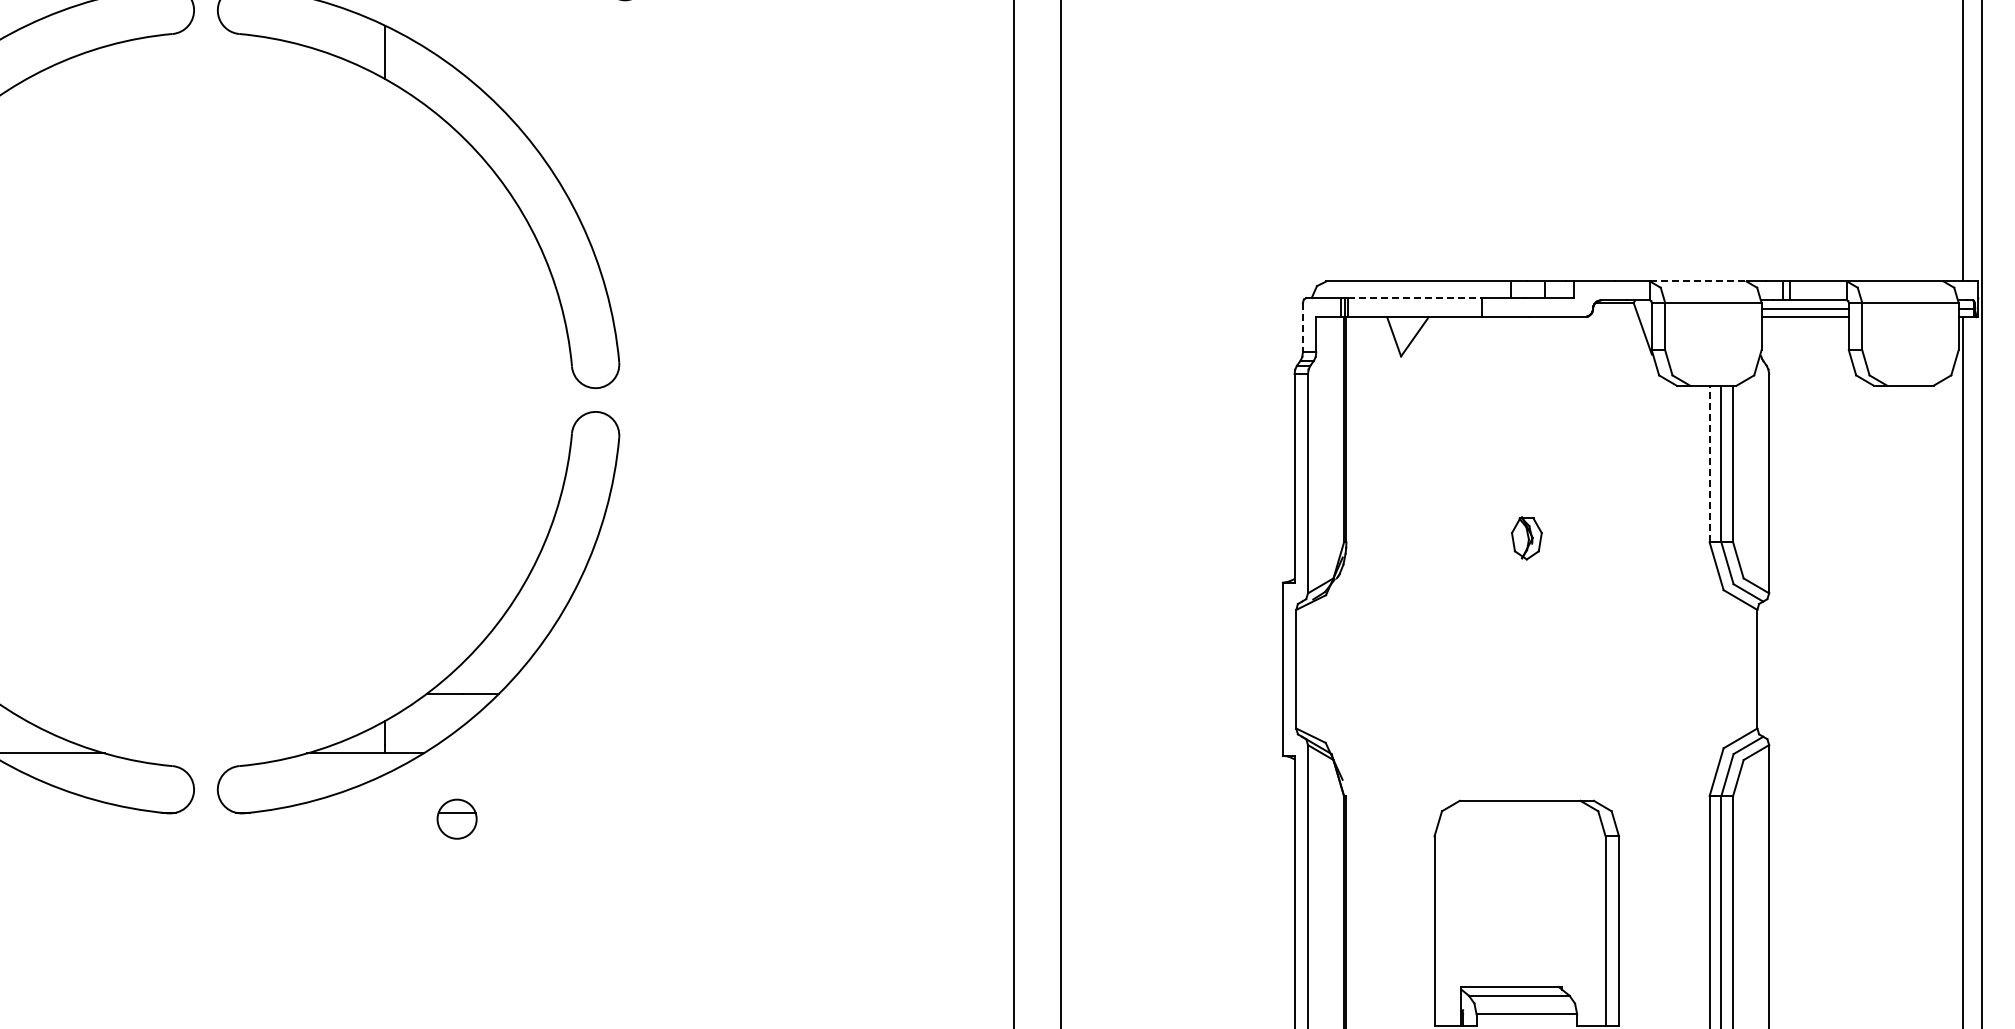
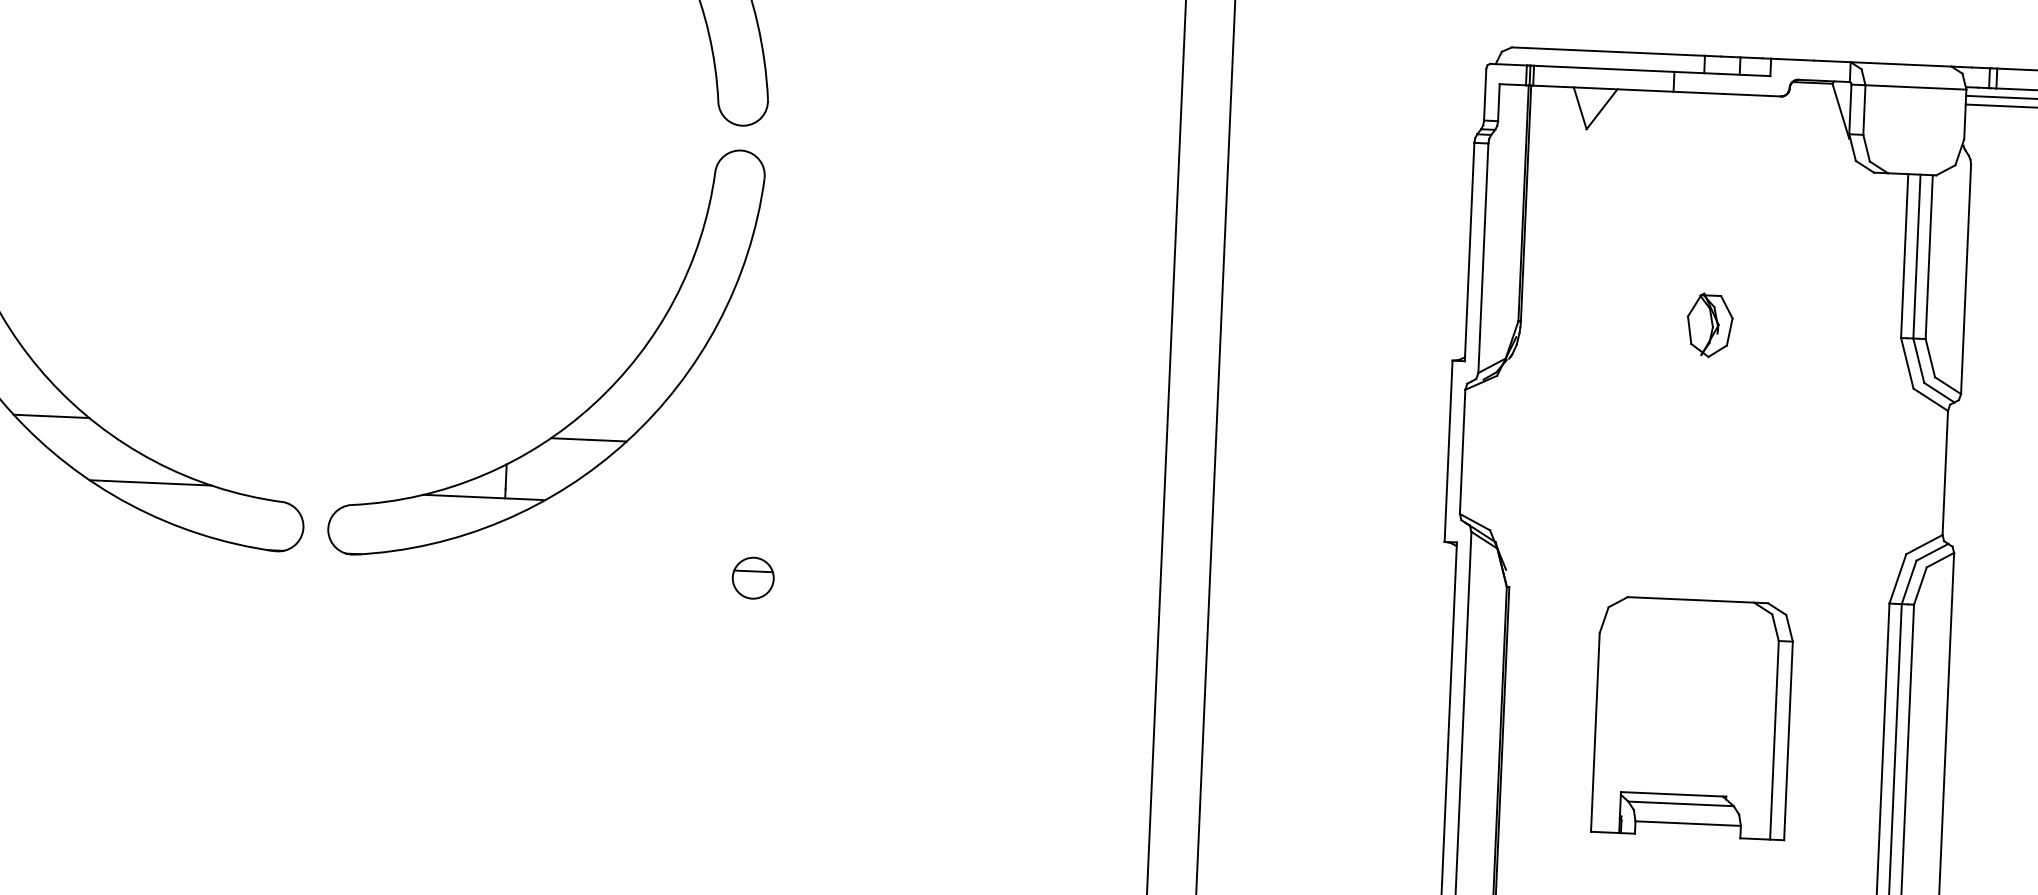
line: (1698, 281) -> (1901, 64), dashed -> solid
line: (1415, 298) -> (1604, 69), dashed -> solid
line: (1302, 327) -> (1484, 94), dashed -> solid
line: (1709, 463) -> (1904, 255), dashed -> solid
part: (1526, 538) -> (1709, 325), size x1.43
part: (456, 818) -> (752, 577), moved

